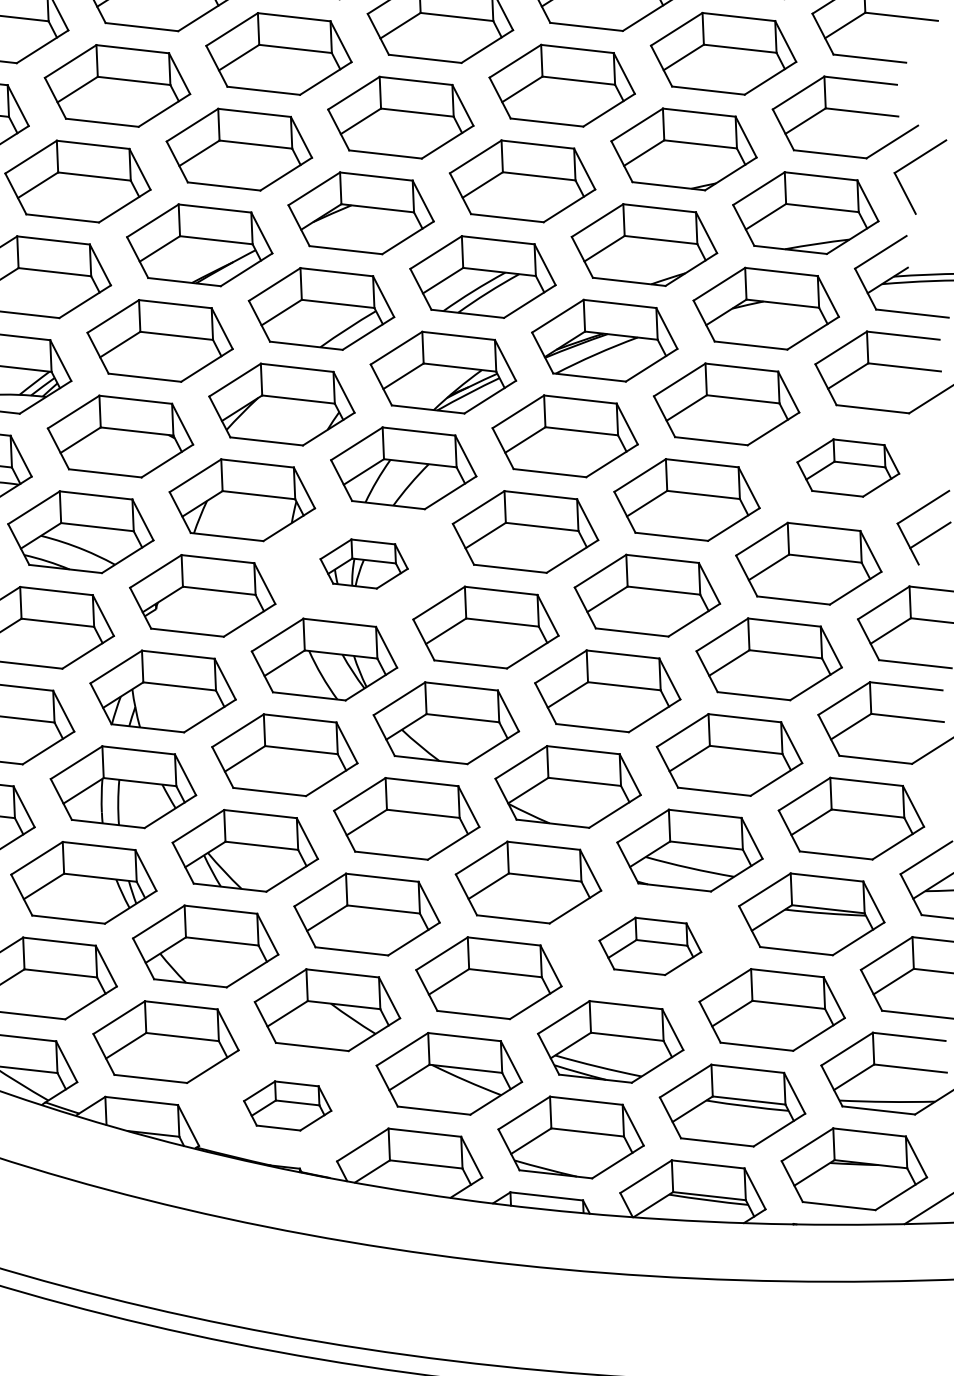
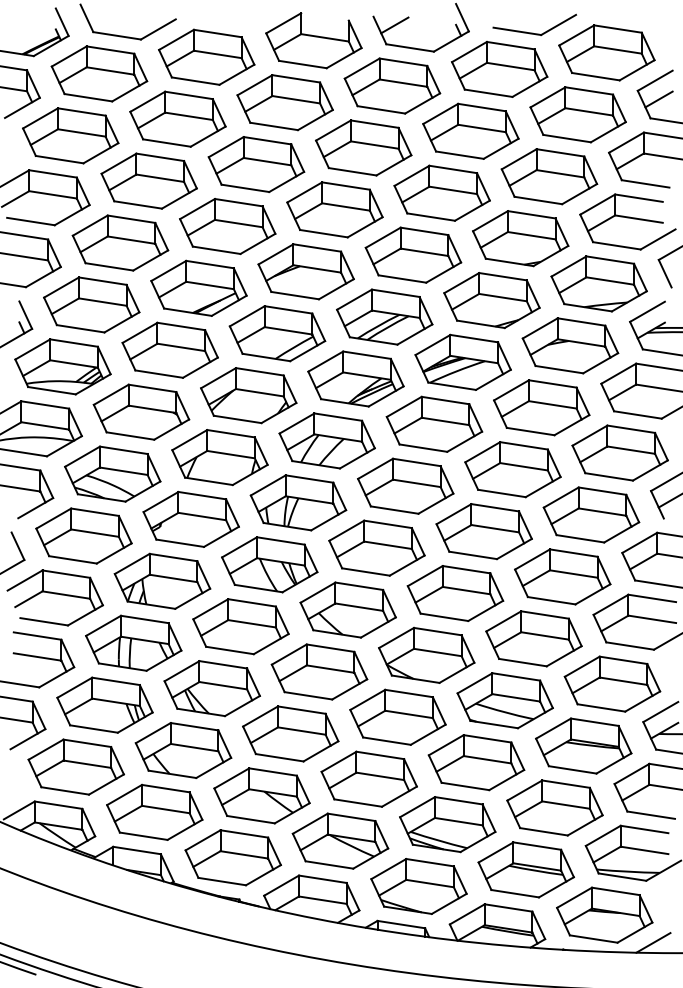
part: (847, 467) -> (619, 452), size x1.43
part: (364, 563) -> (298, 502), size x1.67
part: (650, 946) -> (476, 762), size x1.43
part: (286, 1105) -> (232, 857), size x1.67

